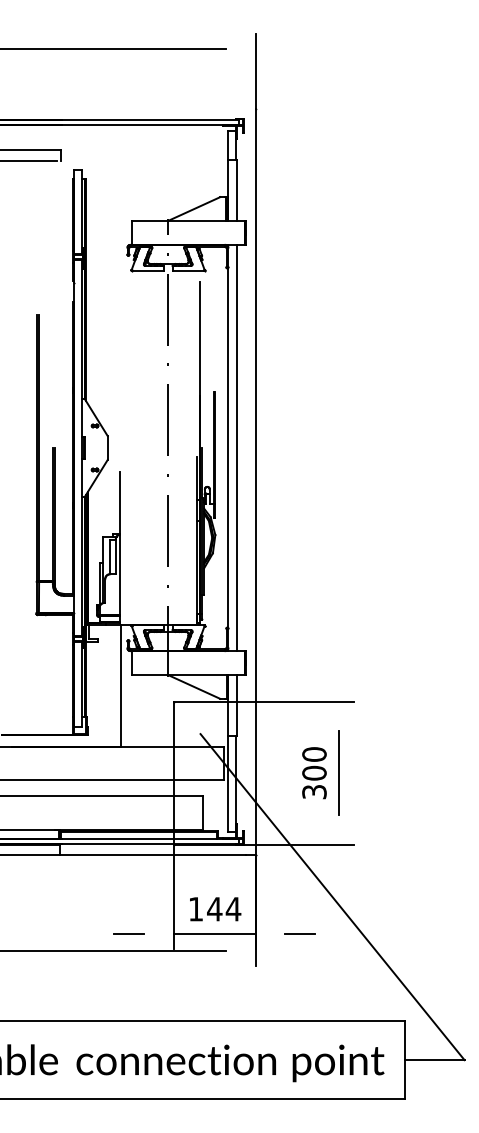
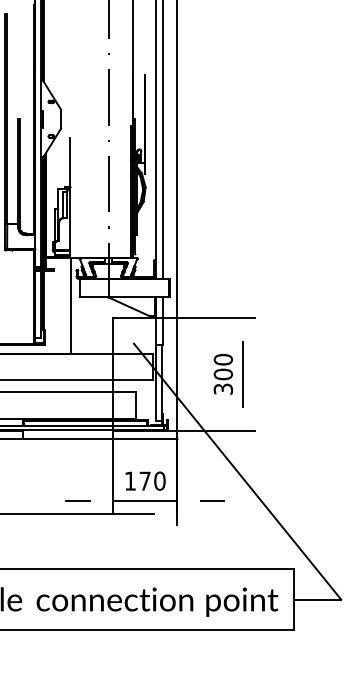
text: (224, 909) -> (152, 481), 144 -> 170

